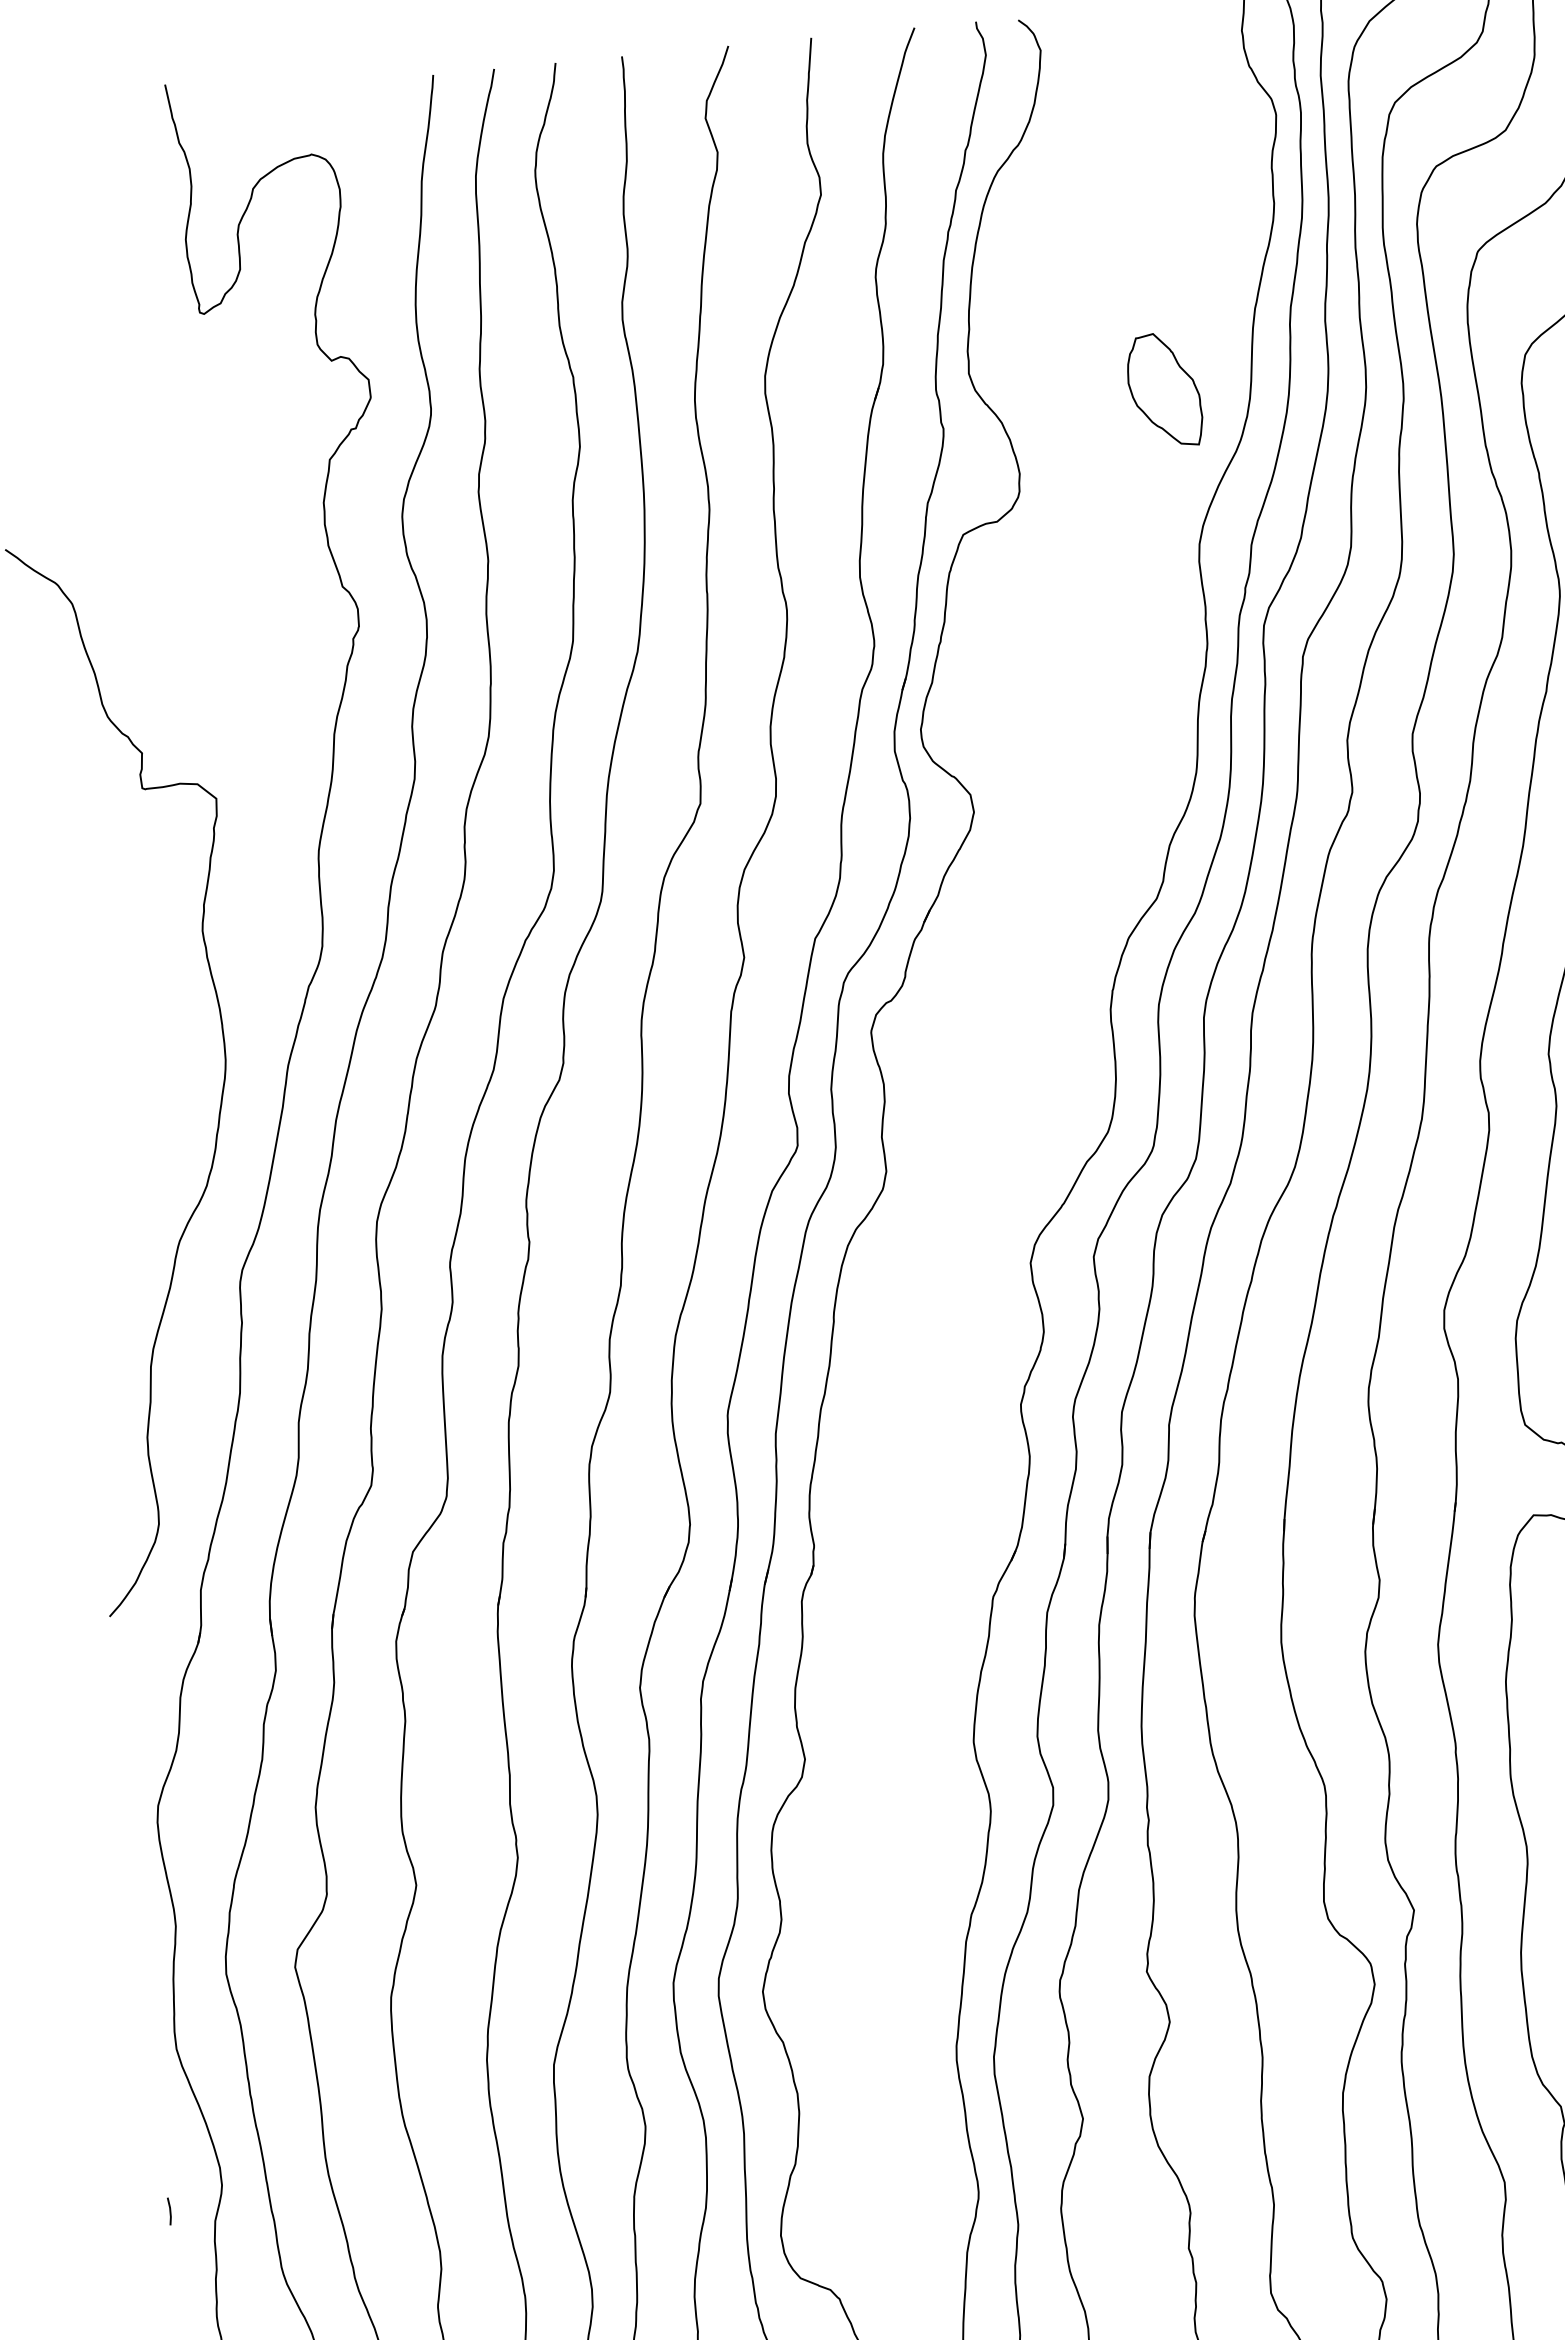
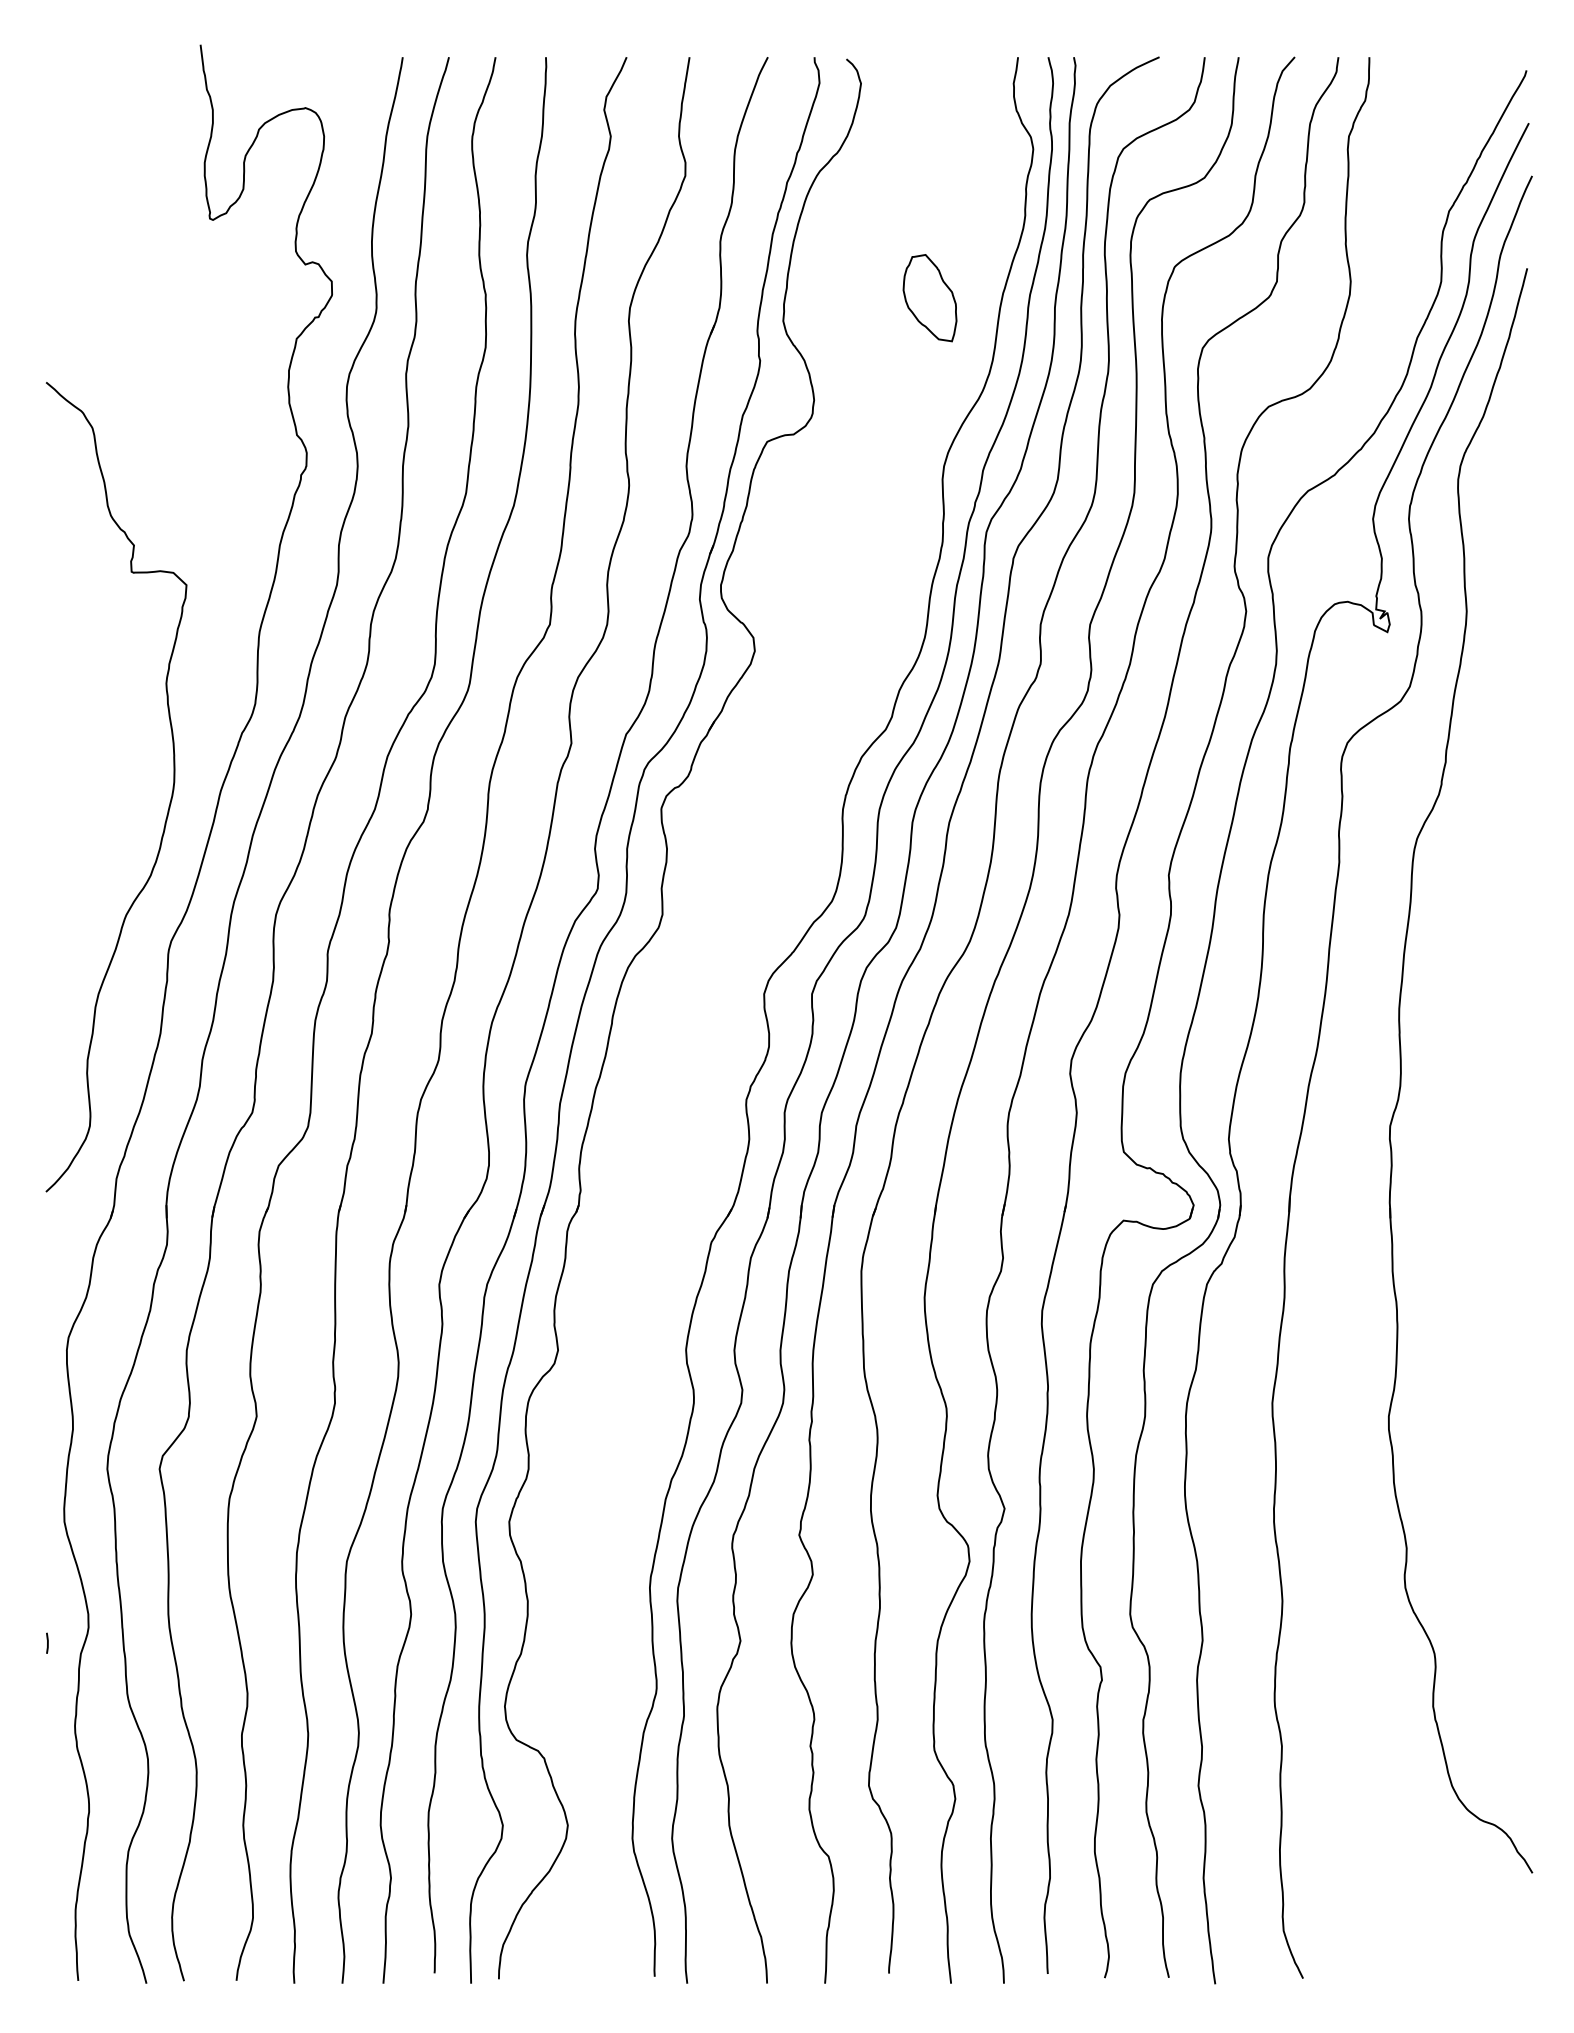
part: (1163, 390) -> (929, 298), moved

